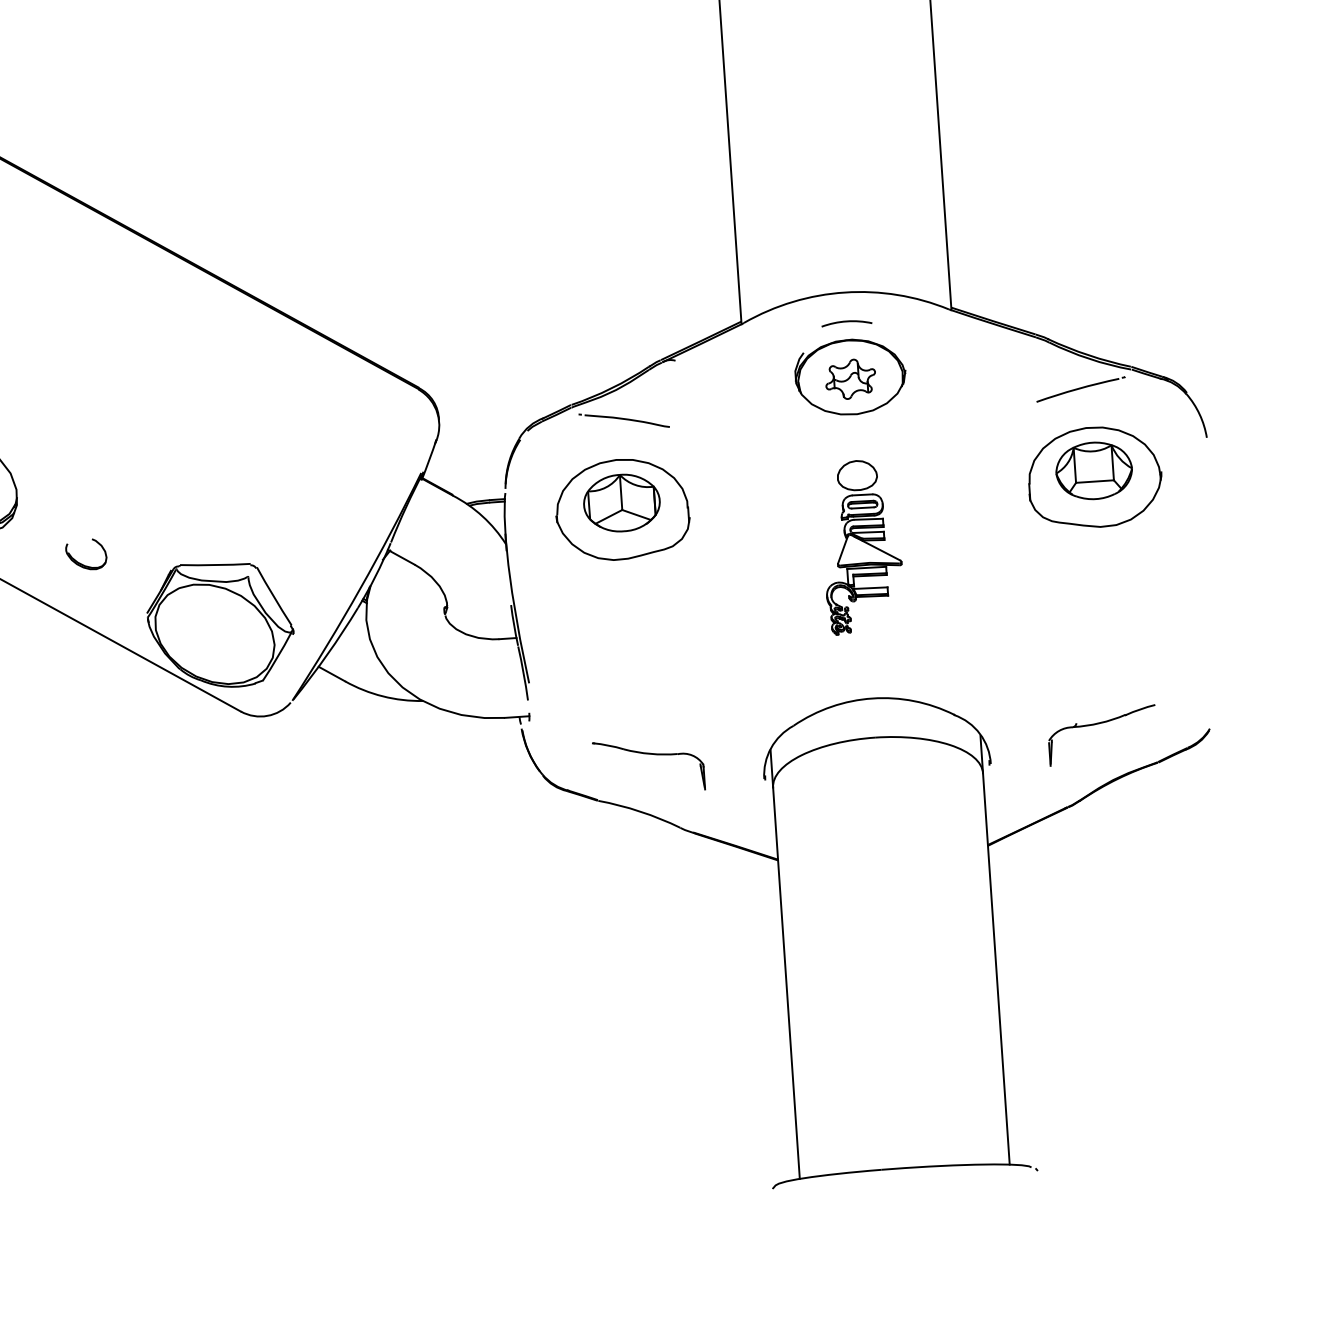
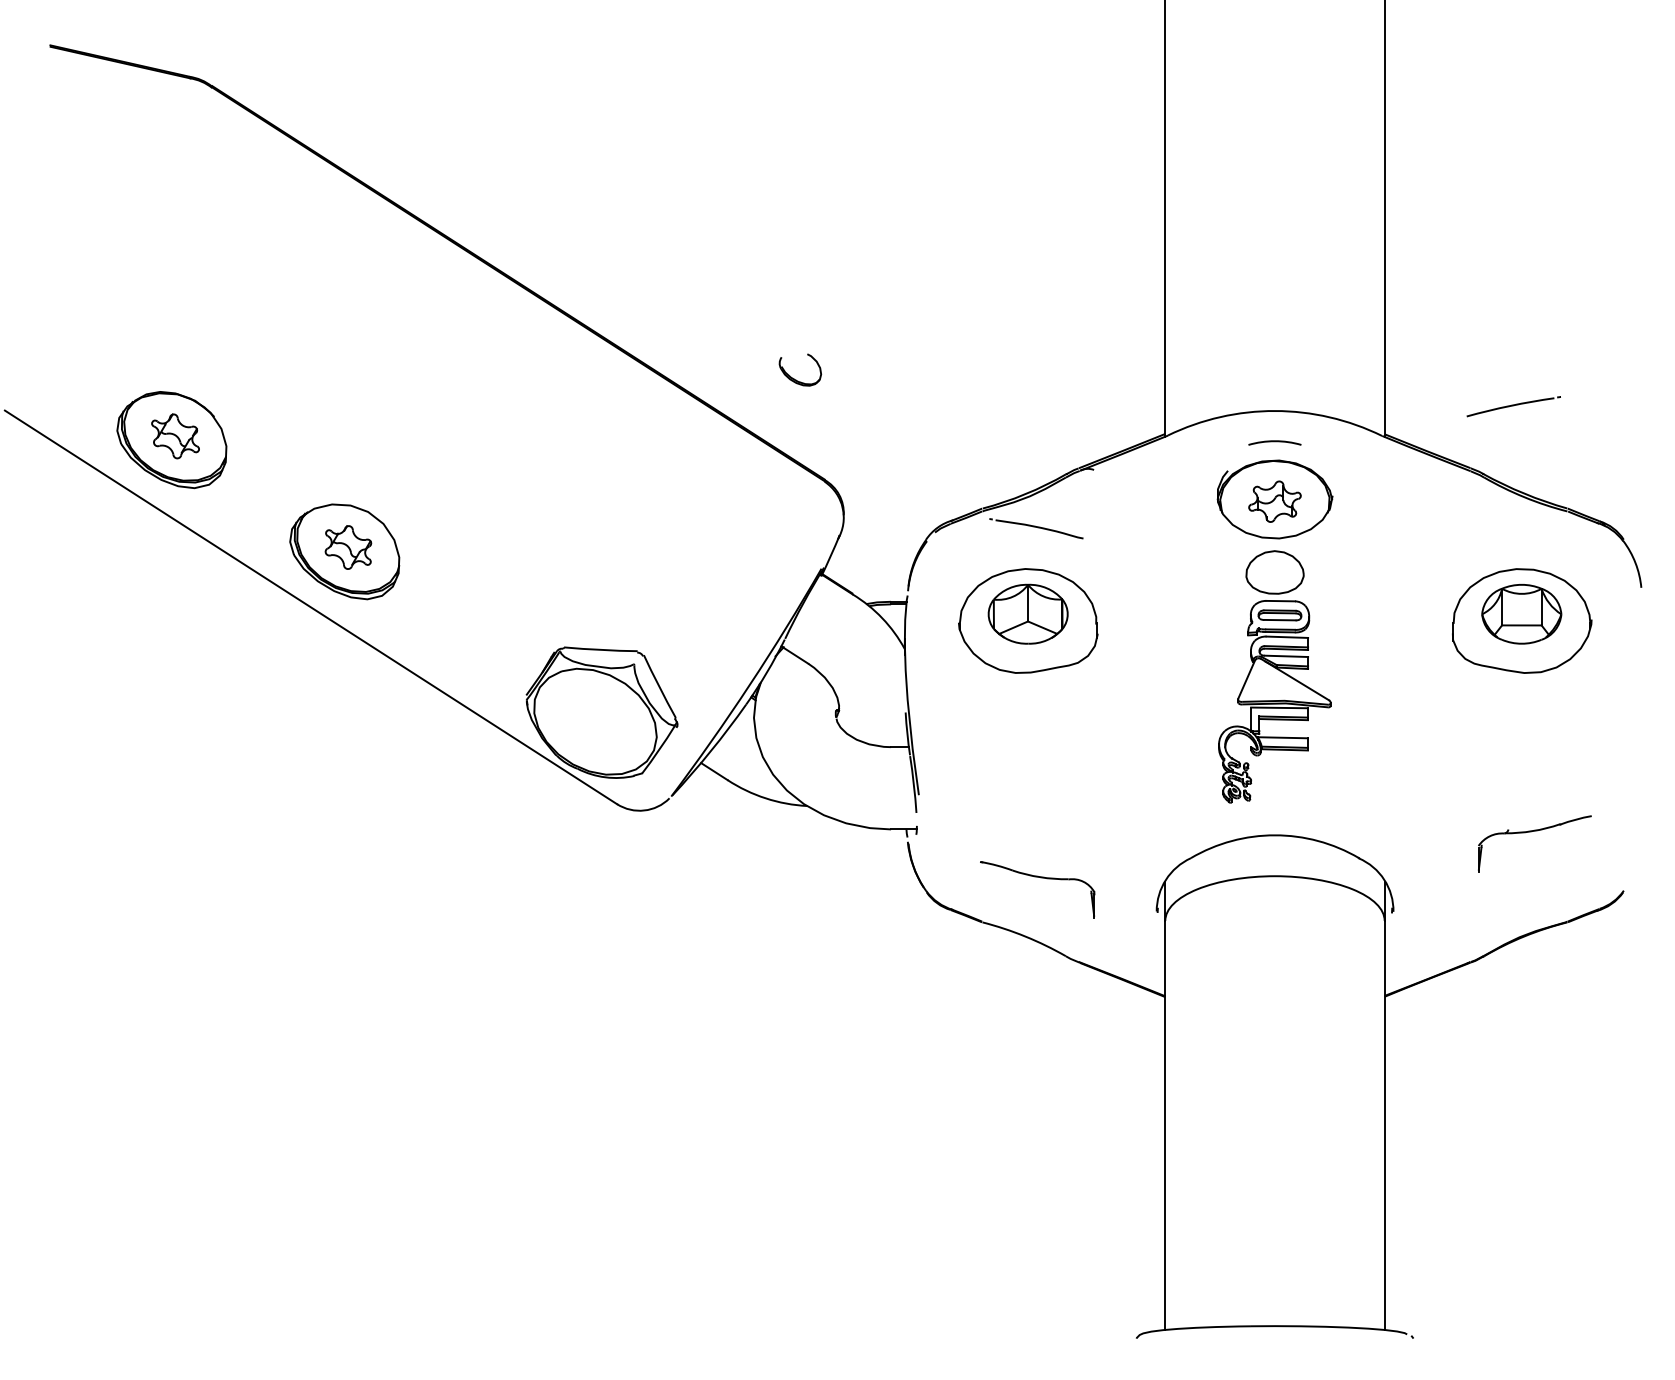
part: (1080, 389) -> (1513, 406), moved
part: (861, 546) -> (1274, 676), size x1.4
part: (83, 564) -> (796, 379), moved
part: (1098, 724) -> (1531, 832), moved

